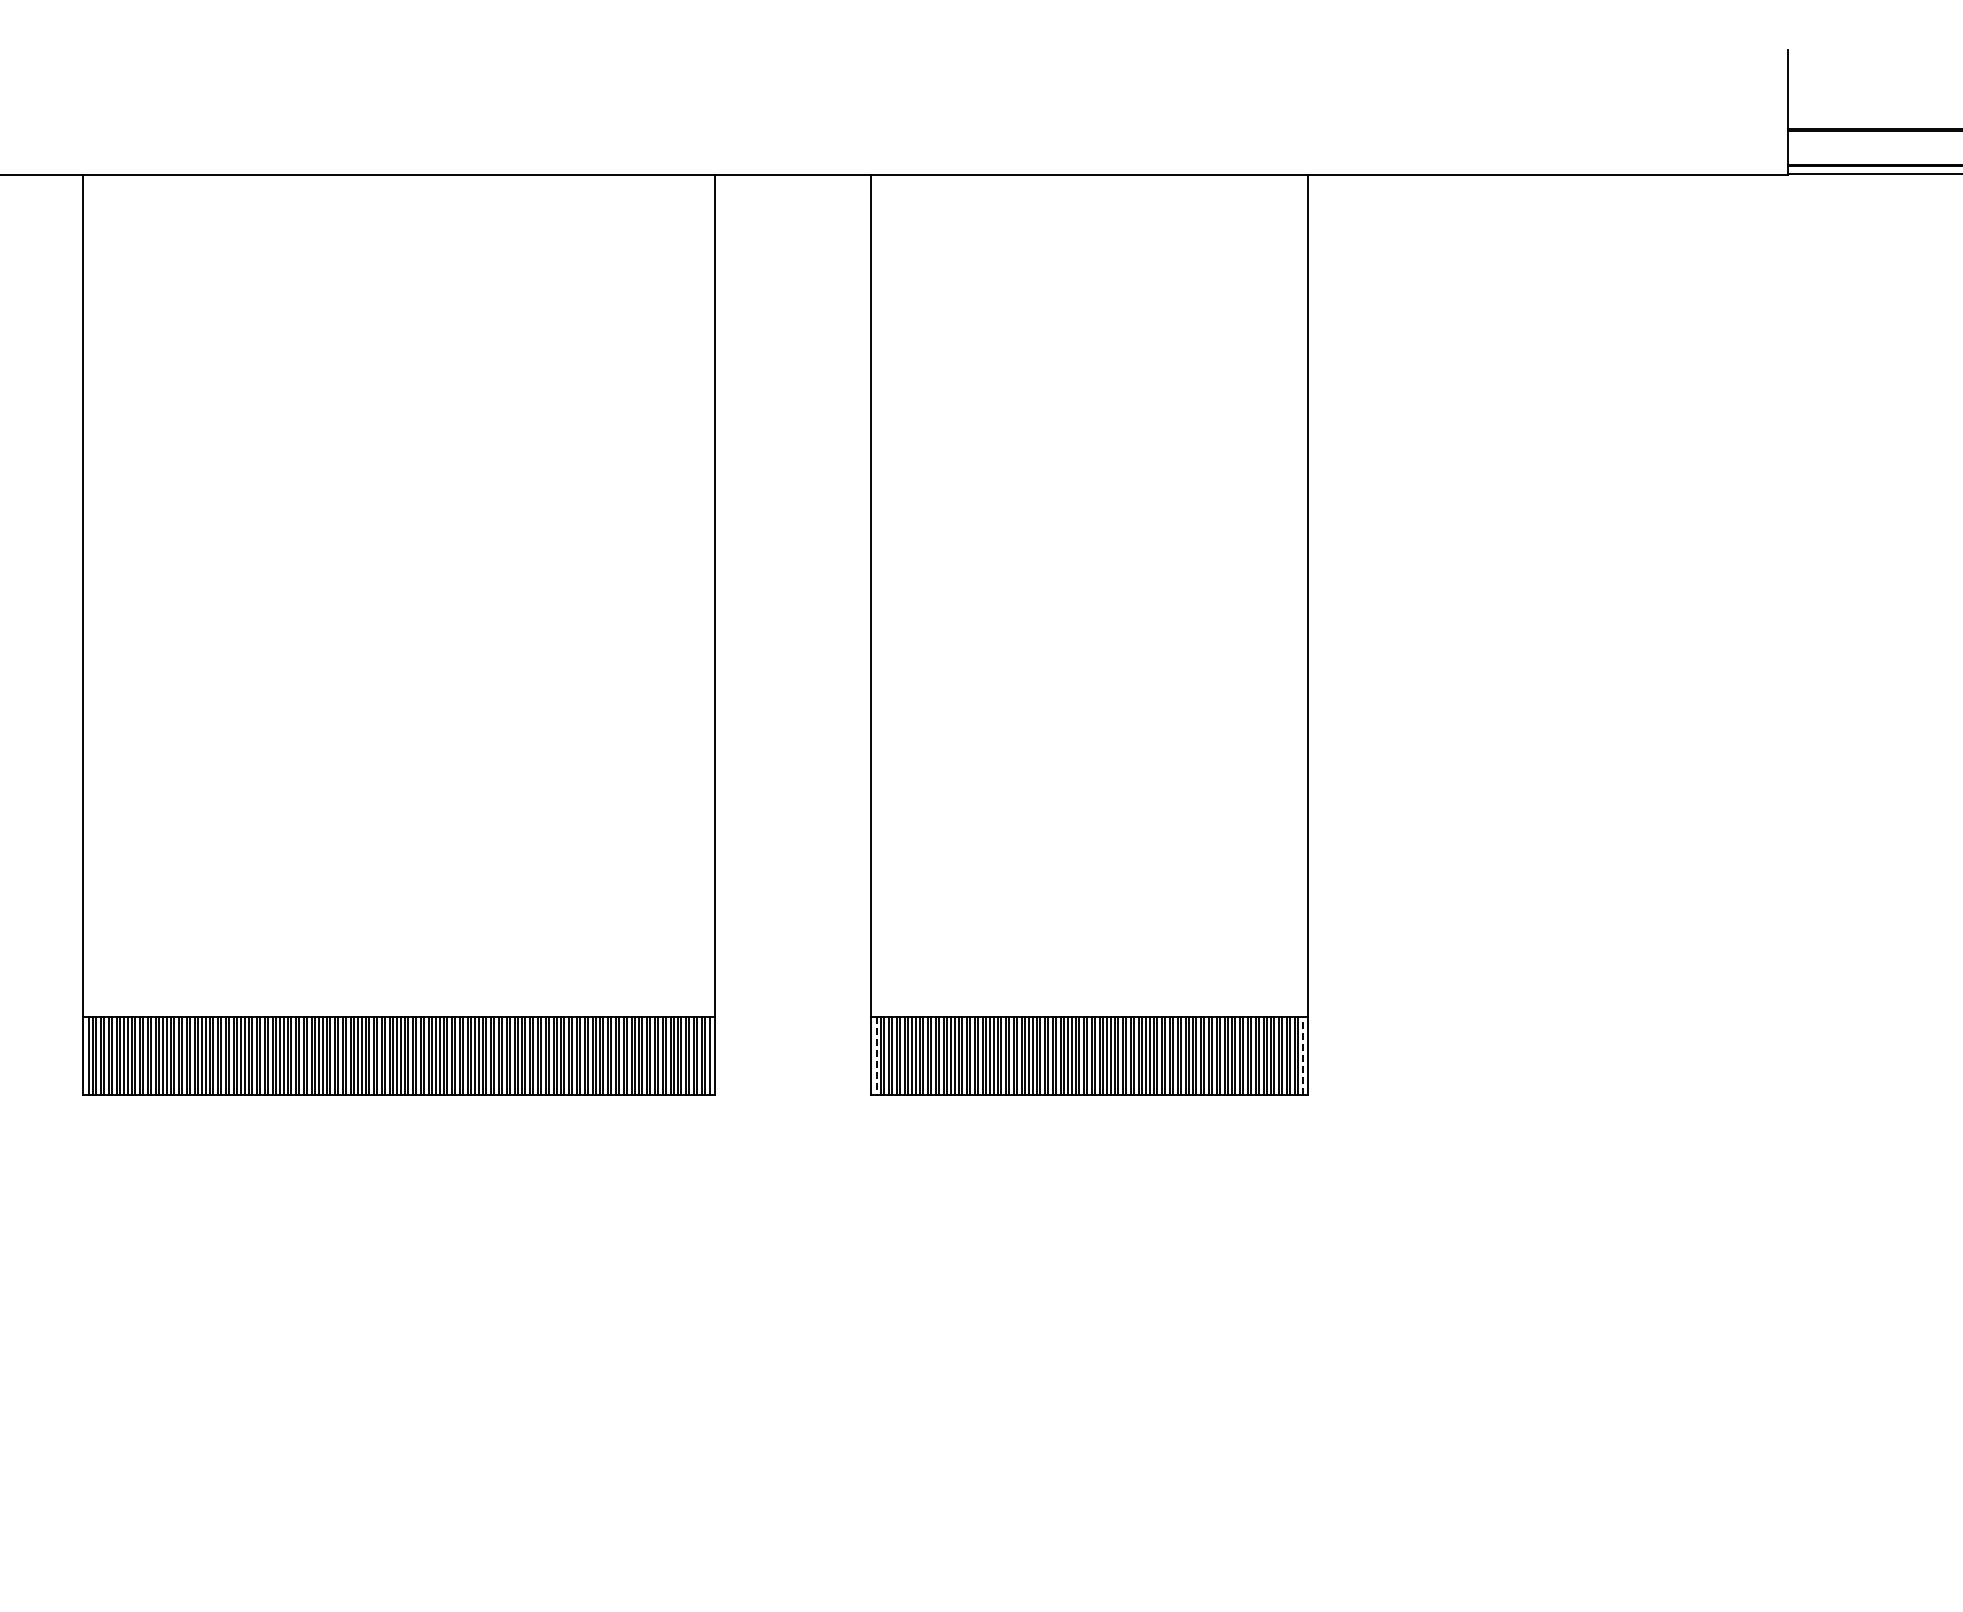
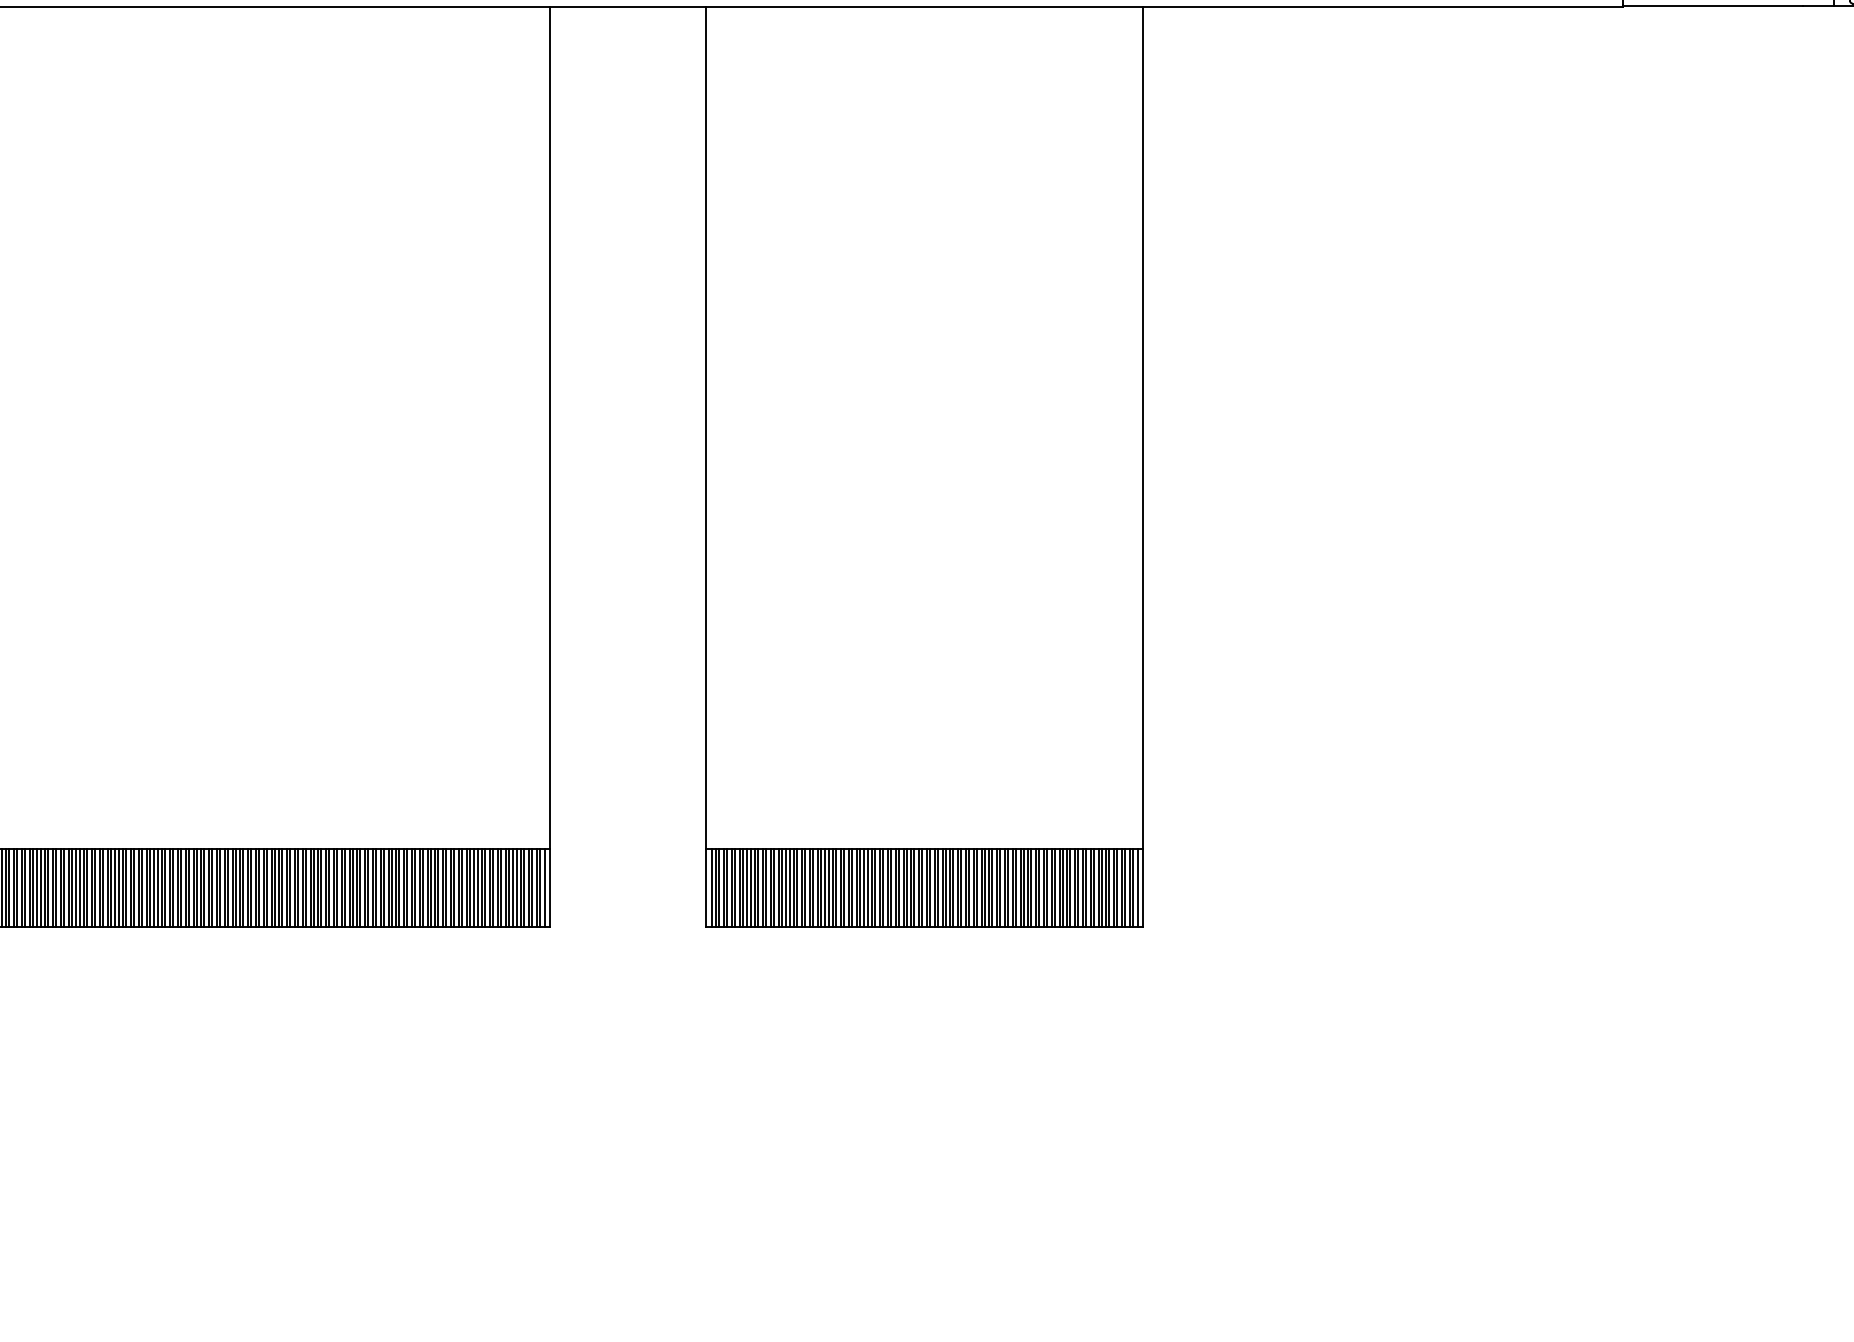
line: (1302, 1055) -> (1137, 887), dashed -> solid
line: (876, 1056) -> (711, 888), dashed -> solid

